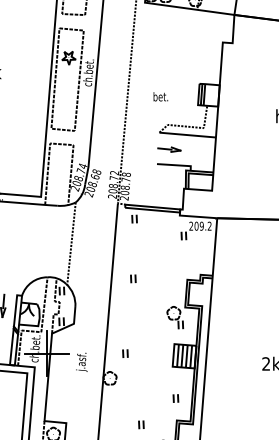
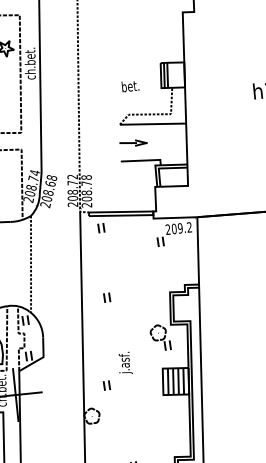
text: (160, 96) -> (130, 85), moved
text: (81, 361) -> (124, 362), moved
part: (175, 398) -> (170, 431), removed

